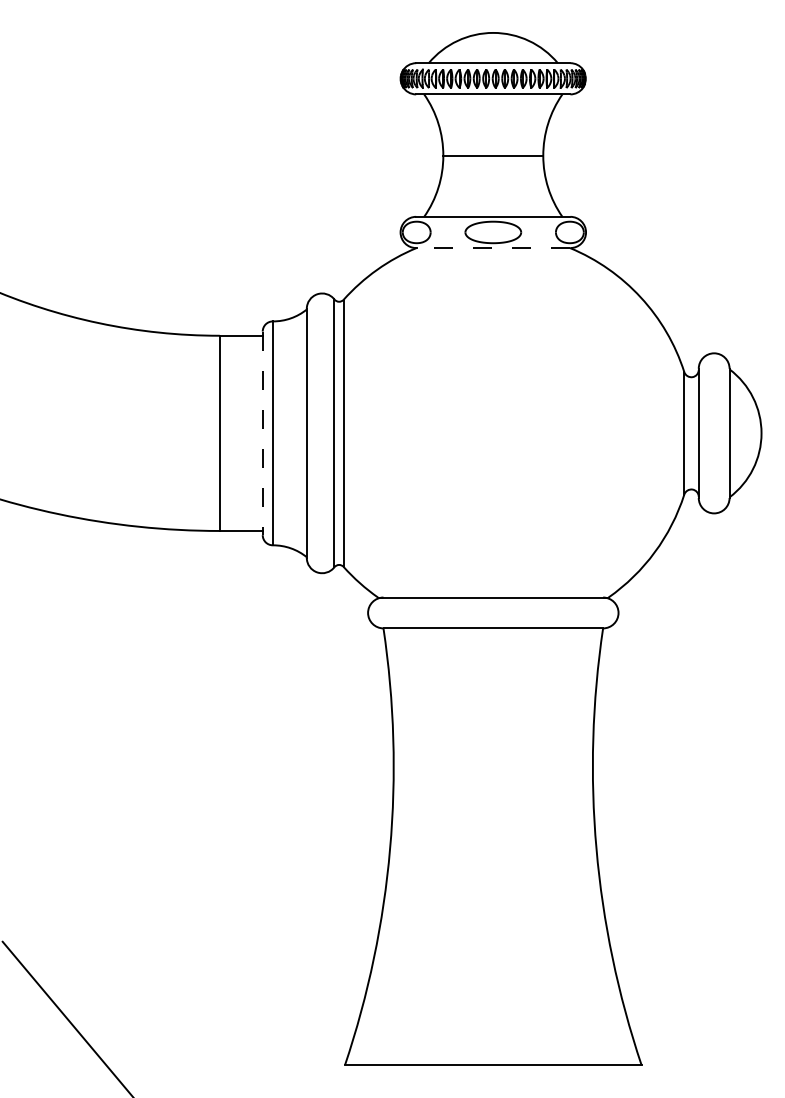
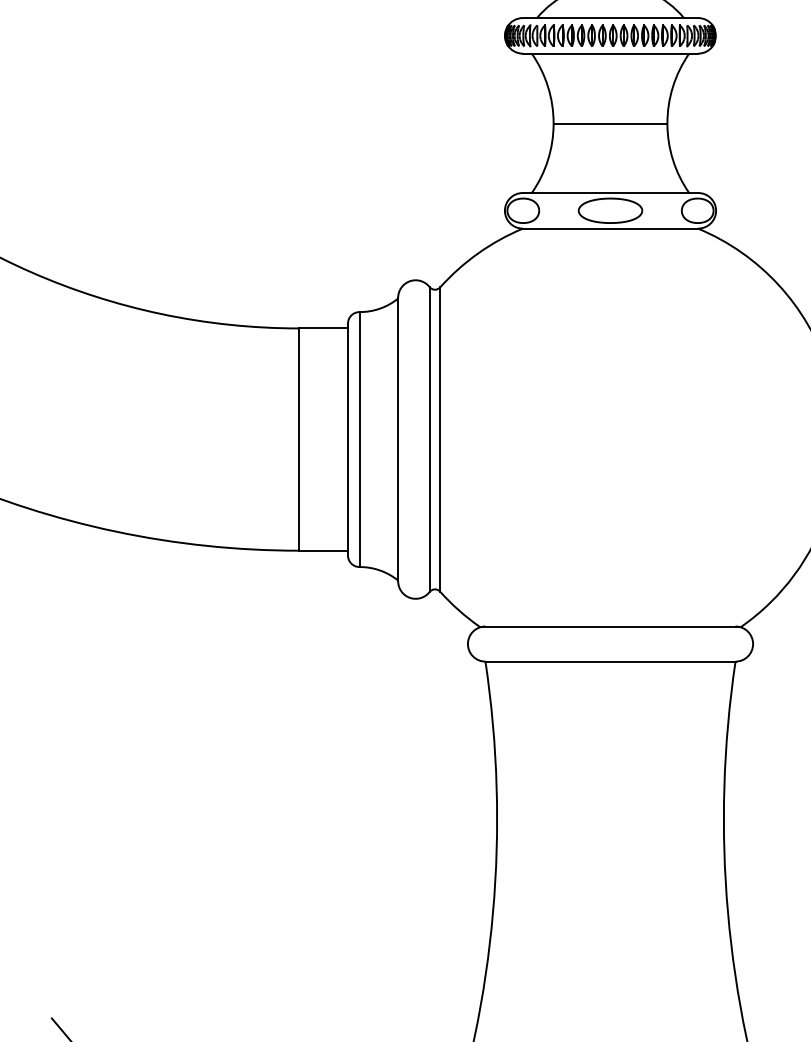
line: (492, 248) -> (609, 229), dashed -> solid
line: (262, 433) -> (347, 439), dashed -> solid

